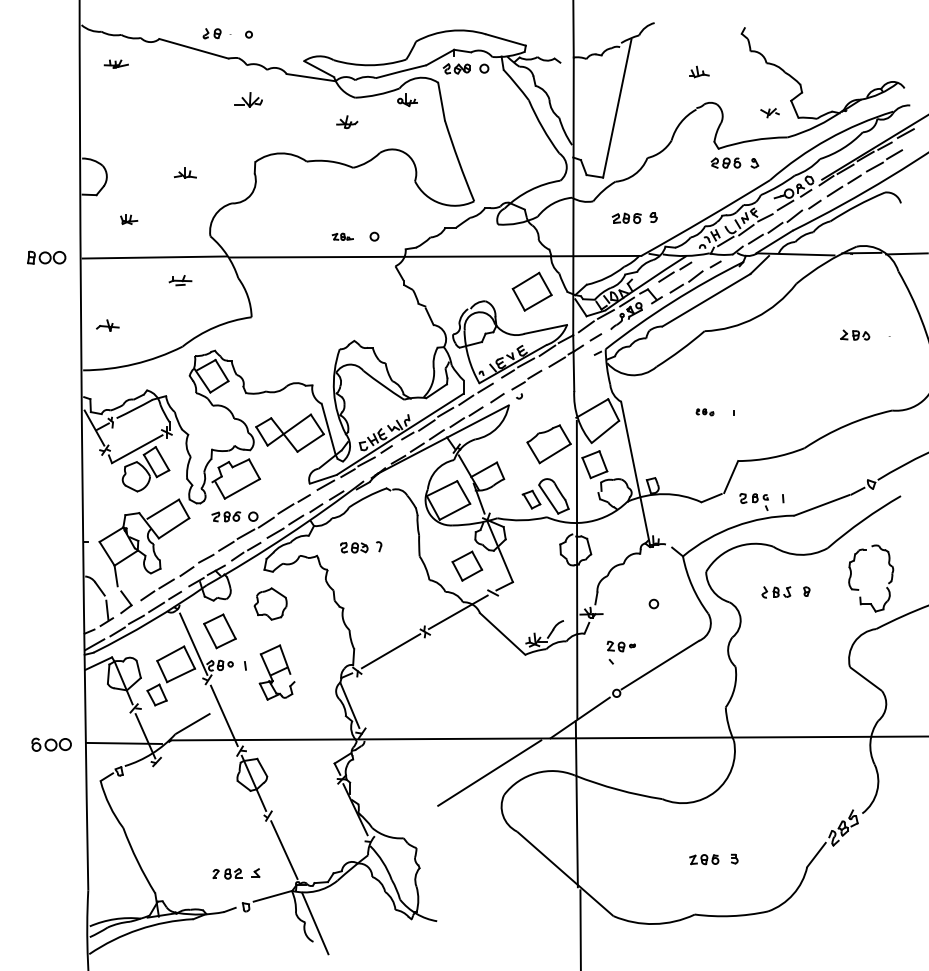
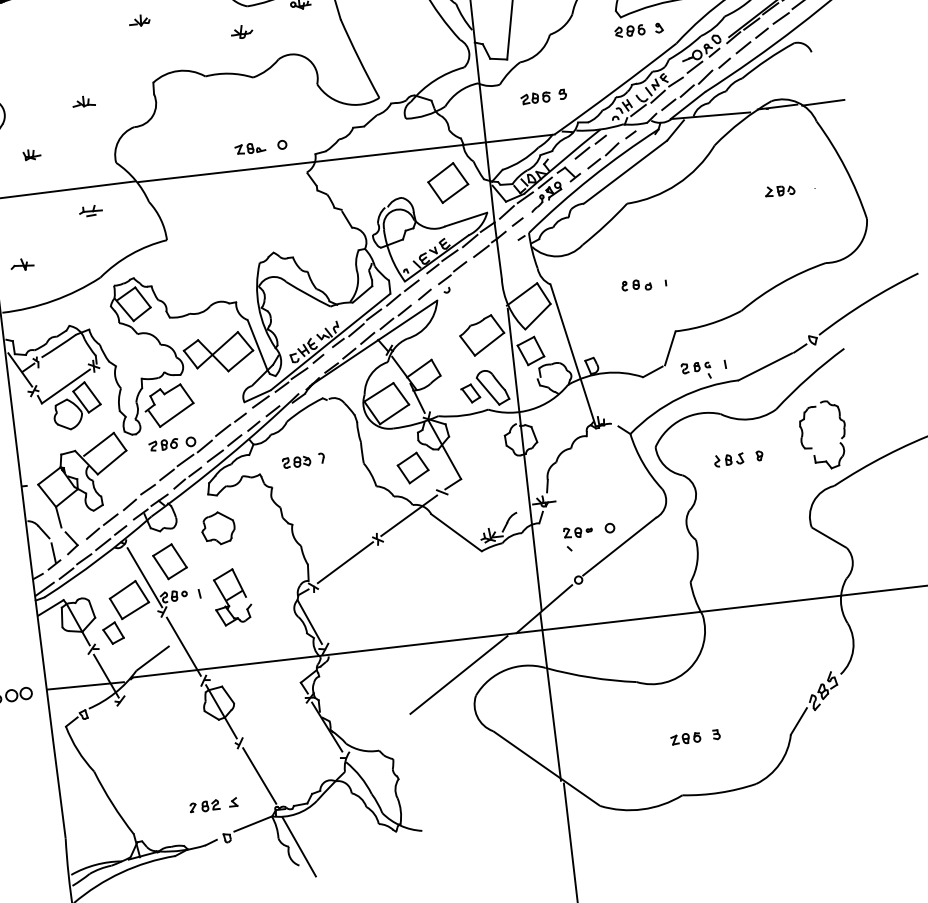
part: (248, 100) -> (139, 21), size x0.71
part: (342, 236) -> (249, 148), size x1.43
part: (704, 412) -> (636, 285), size x1.67
circle: (653, 603) -> (609, 527), moved

